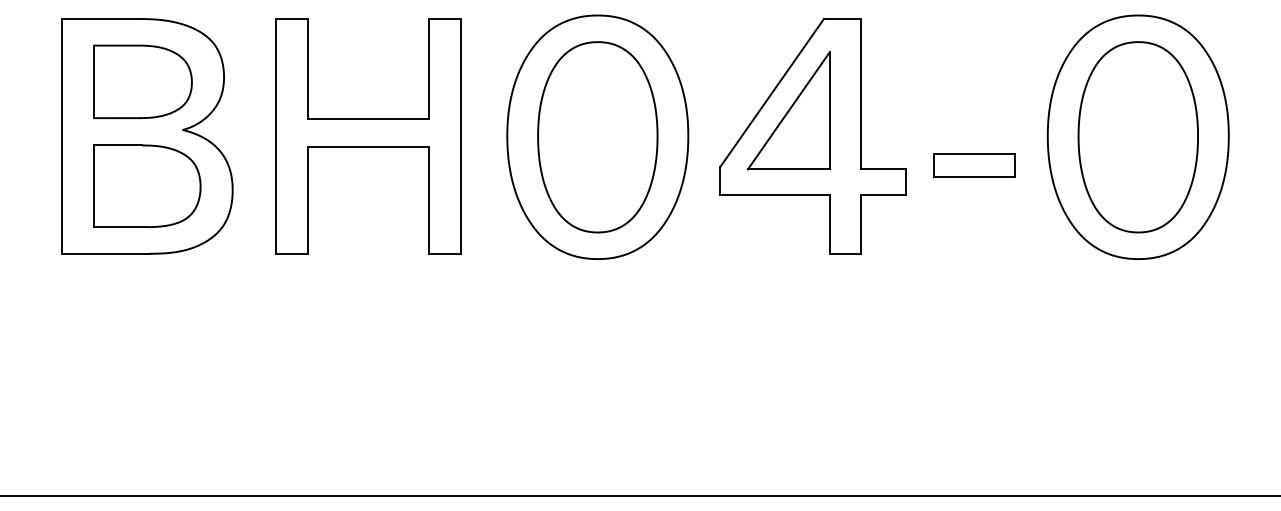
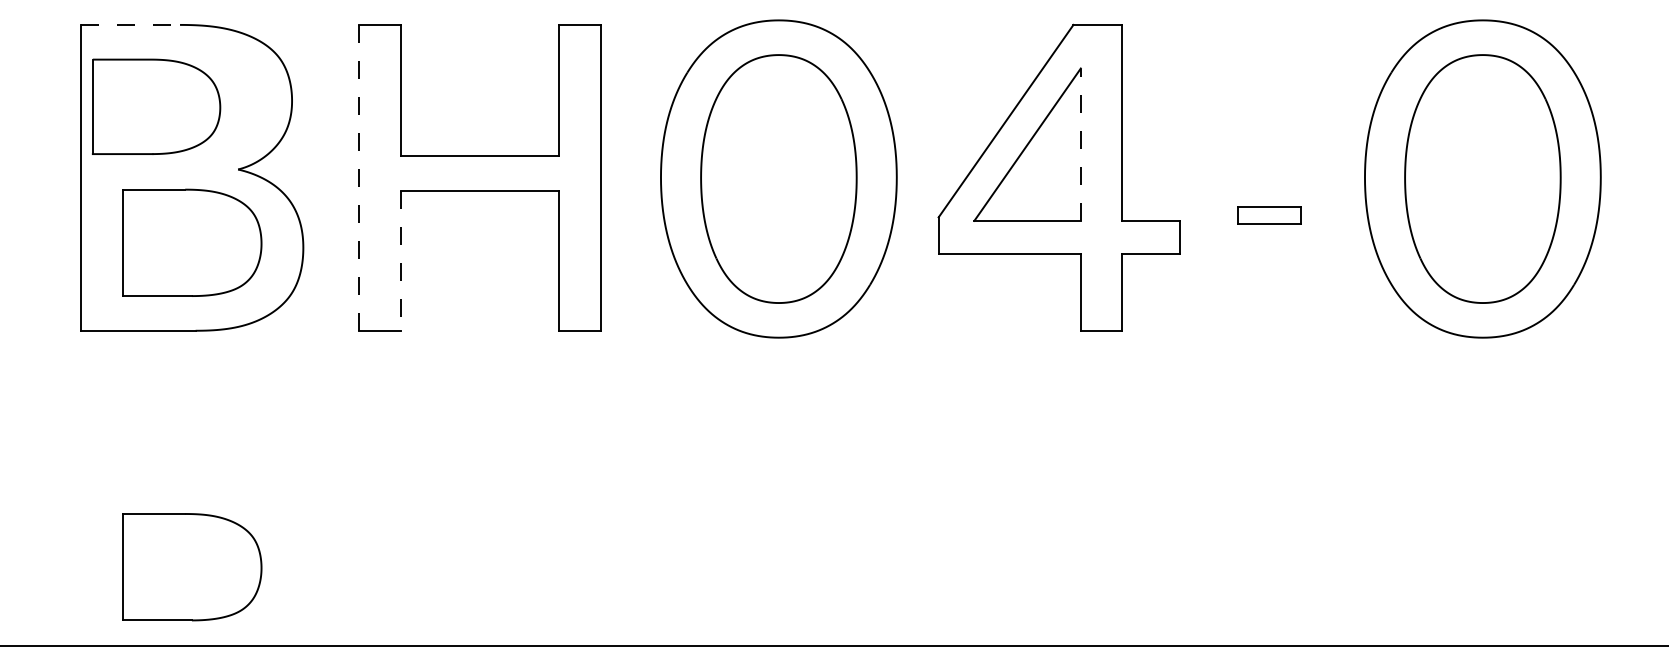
line: (100, 18) -> (131, 24), solid -> dashed
part: (142, 81) -> (155, 106), moved
line: (829, 110) -> (1080, 144), solid -> dashed
line: (275, 135) -> (359, 176), solid -> dashed
part: (974, 165) -> (1269, 215), size x0.6
line: (307, 200) -> (400, 261), solid -> dashed
part: (147, 434) -> (192, 566), added

